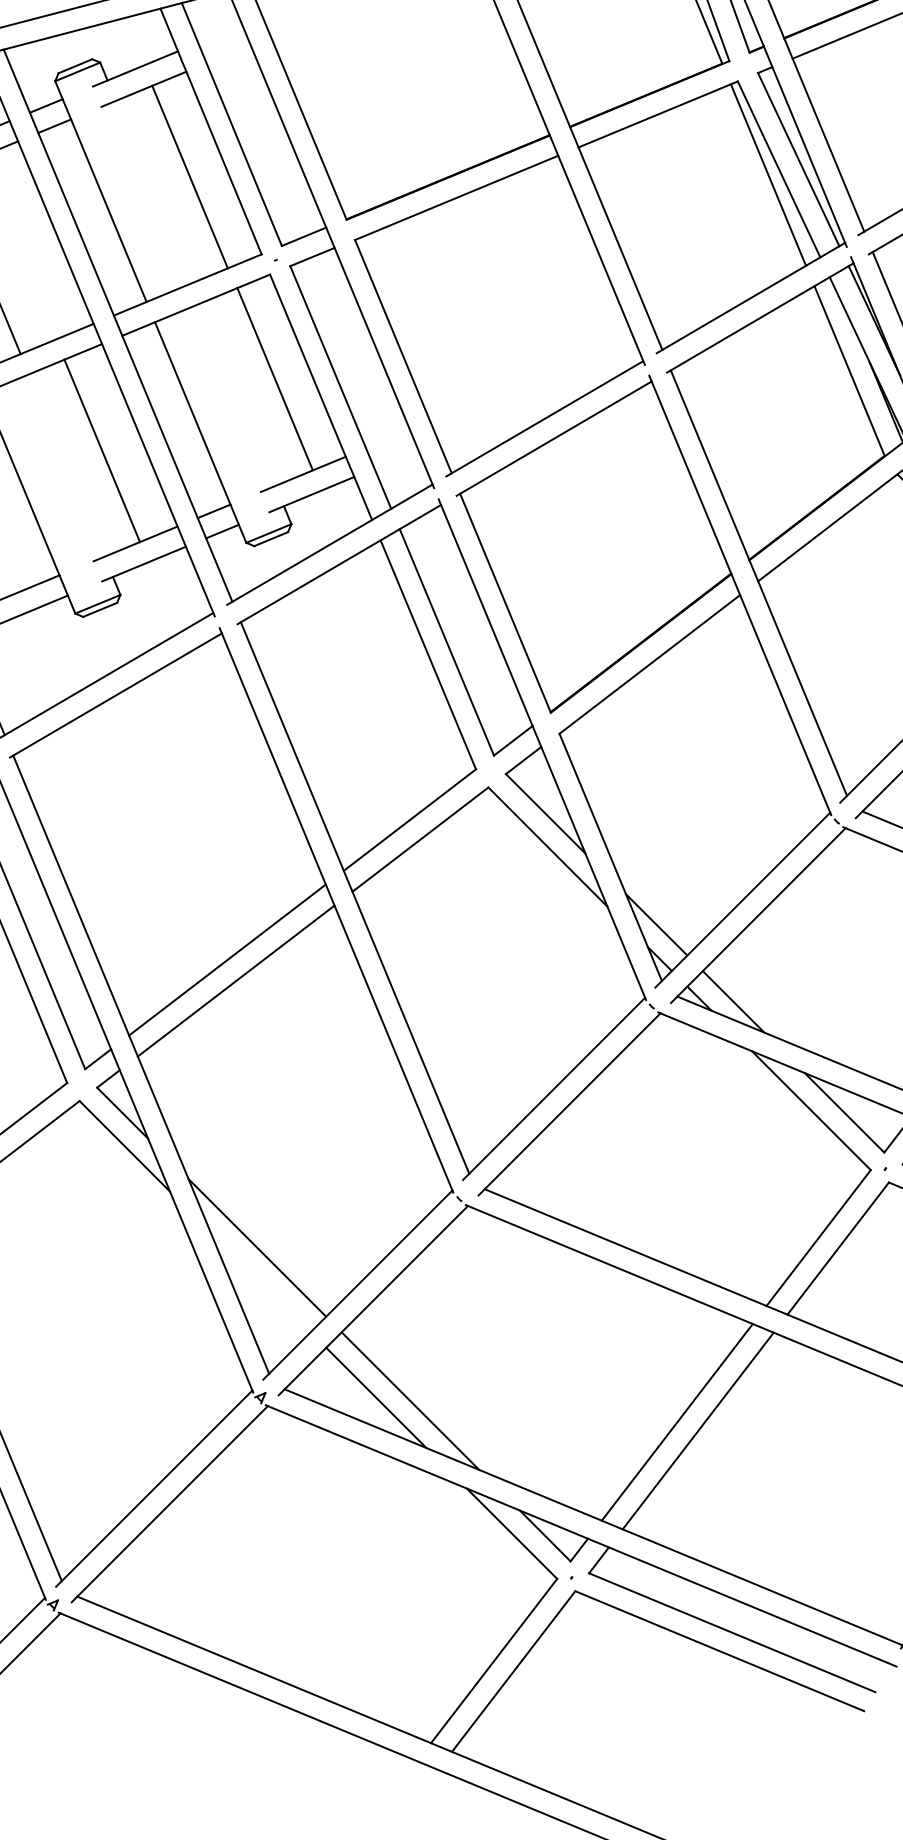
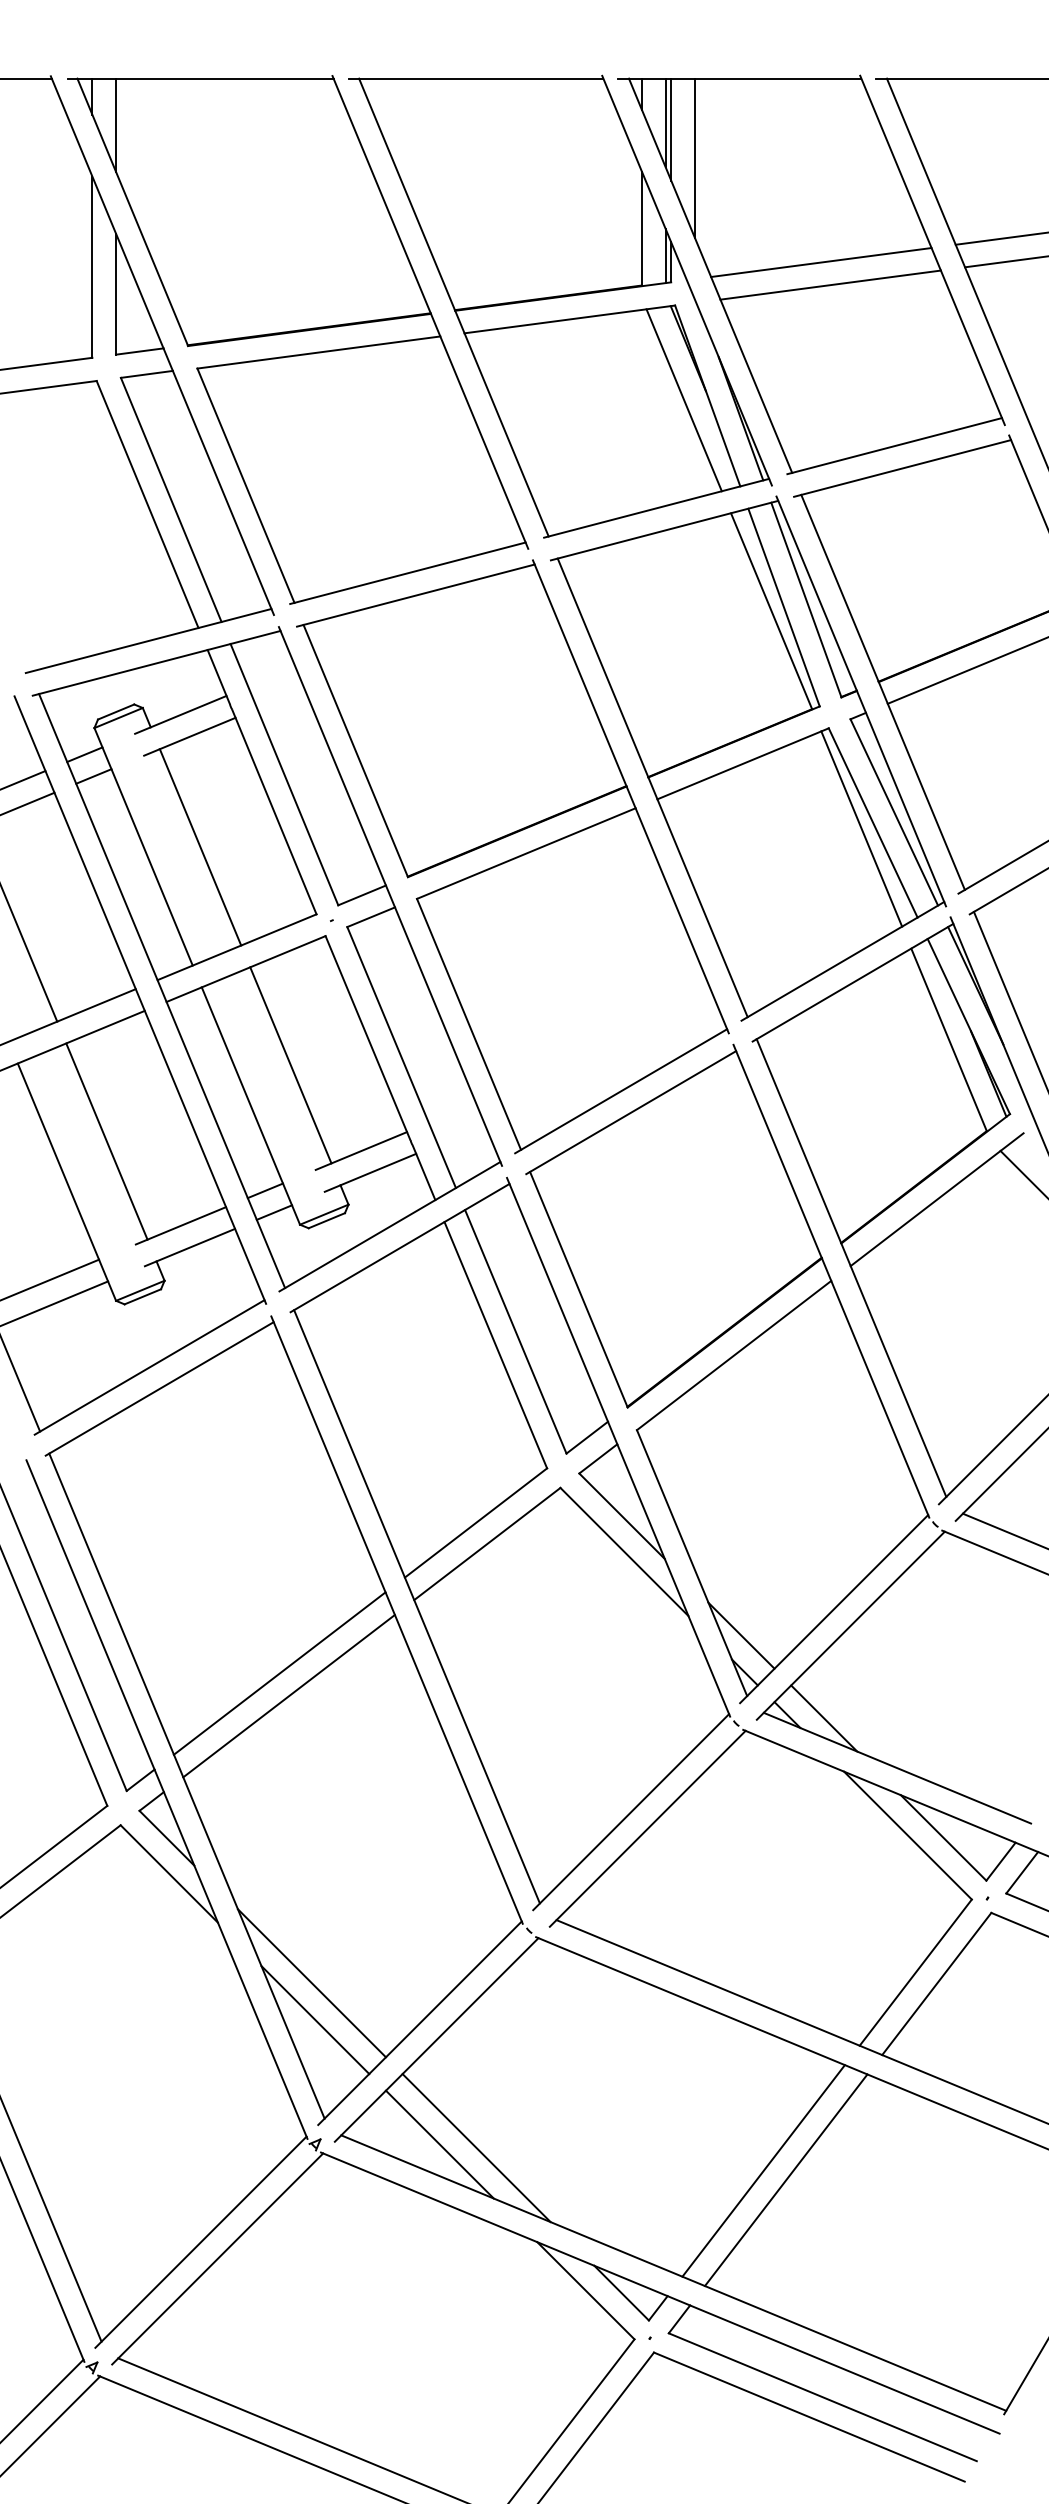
line: (190, 177) -> (200, 847), moved
line: (274, 379) -> (290, 1065), moved
line: (101, 450) -> (106, 1141), moved
line: (260, 1282) -> (315, 2020), added

